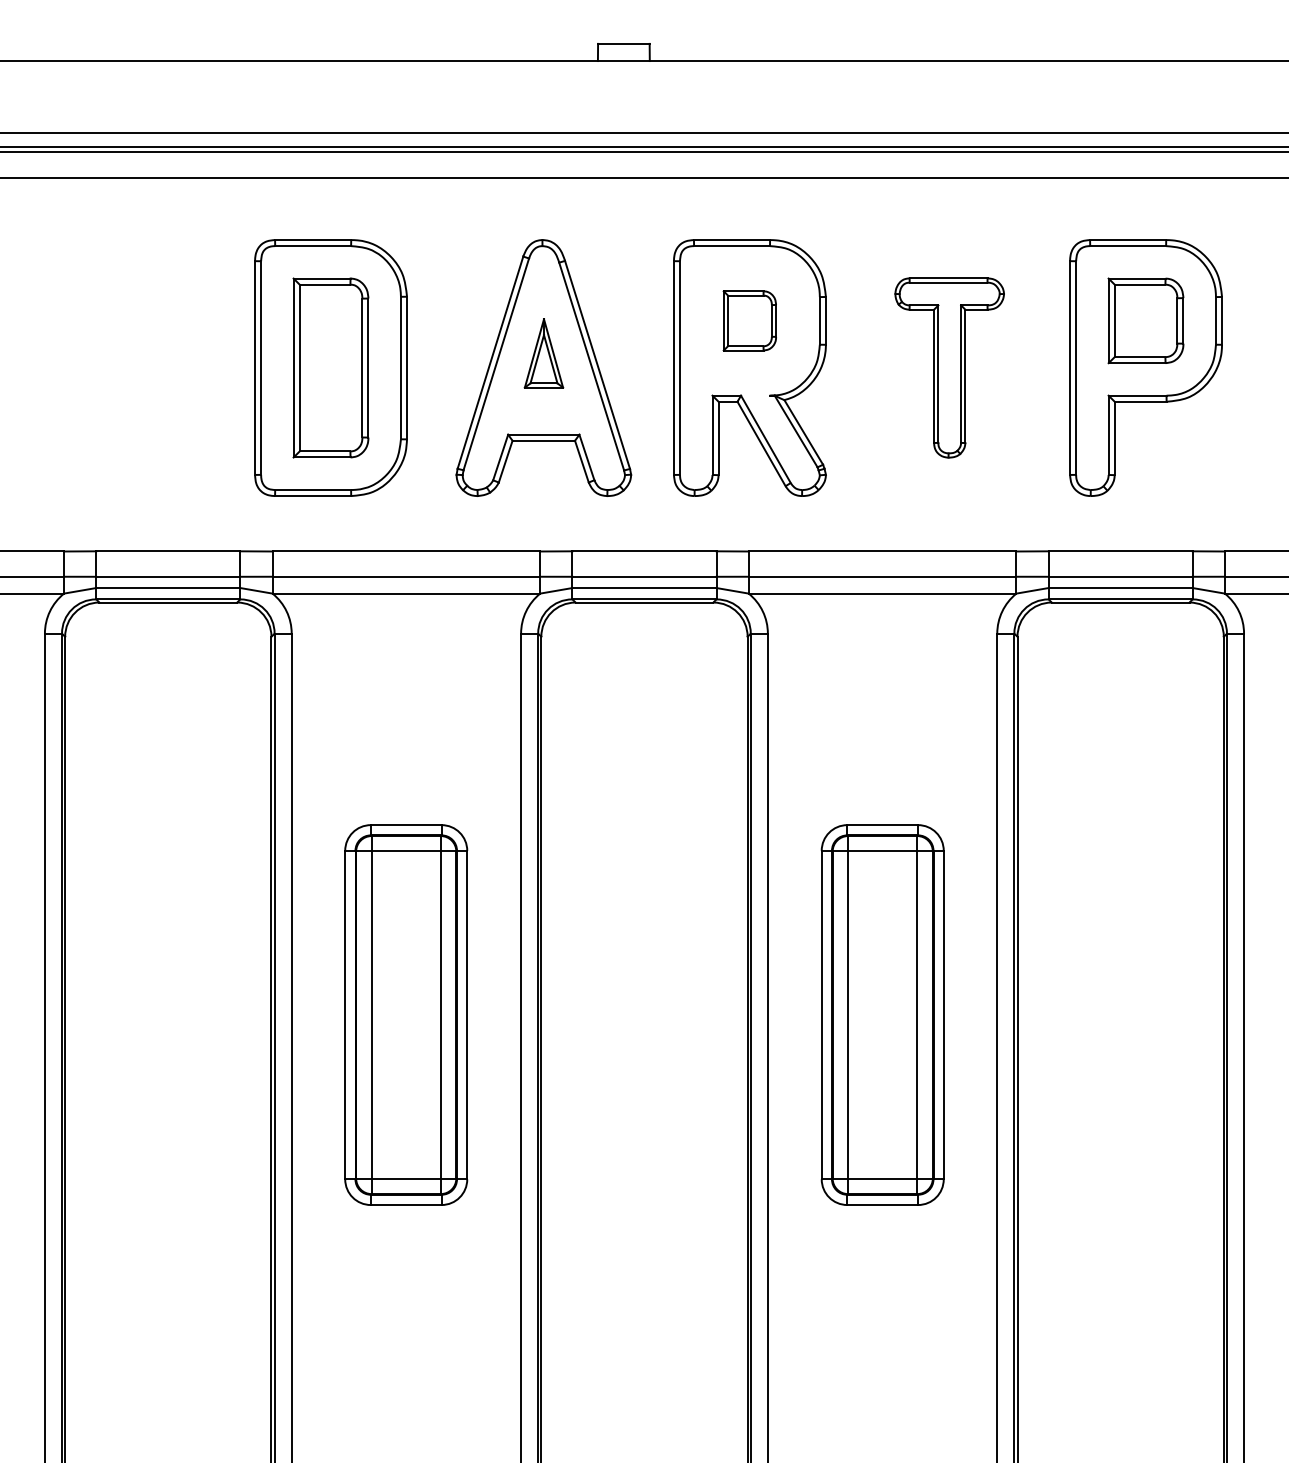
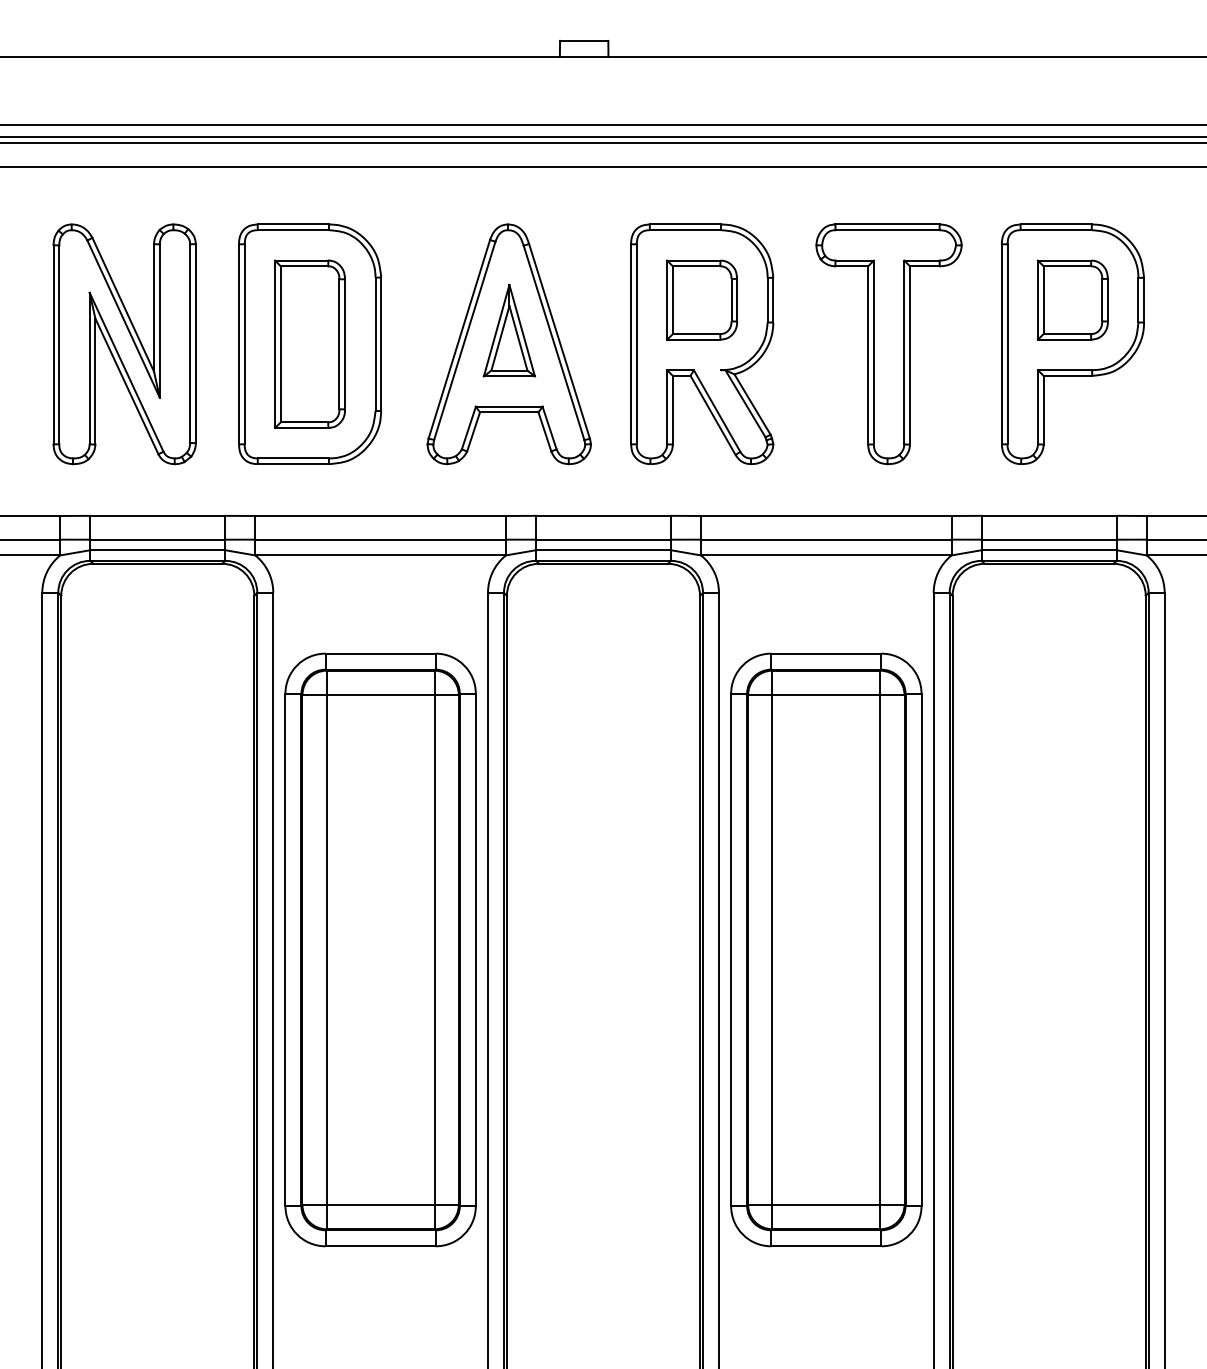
part: (749, 320) -> (701, 299), size x1.43
part: (543, 353) -> (508, 330), size x1.43
part: (132, 367) -> (124, 343), added
part: (949, 367) -> (888, 343), size x1.43
part: (405, 1014) -> (379, 949), size x1.67
part: (882, 1014) -> (826, 949), size x1.67

